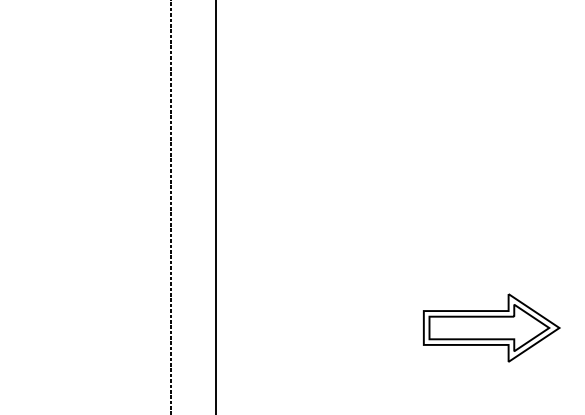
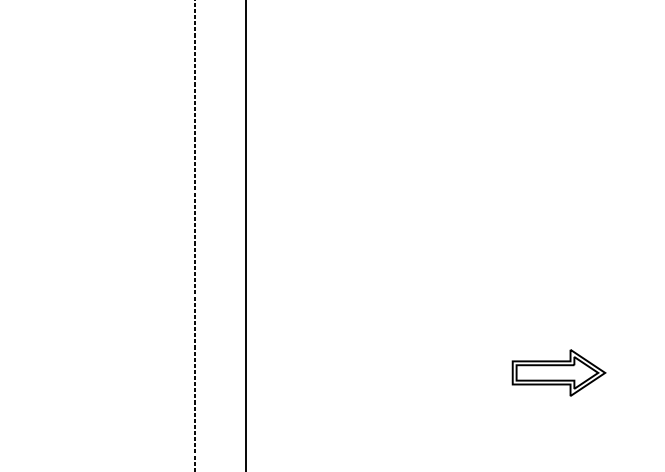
part: (491, 327) -> (558, 372), size x0.6

